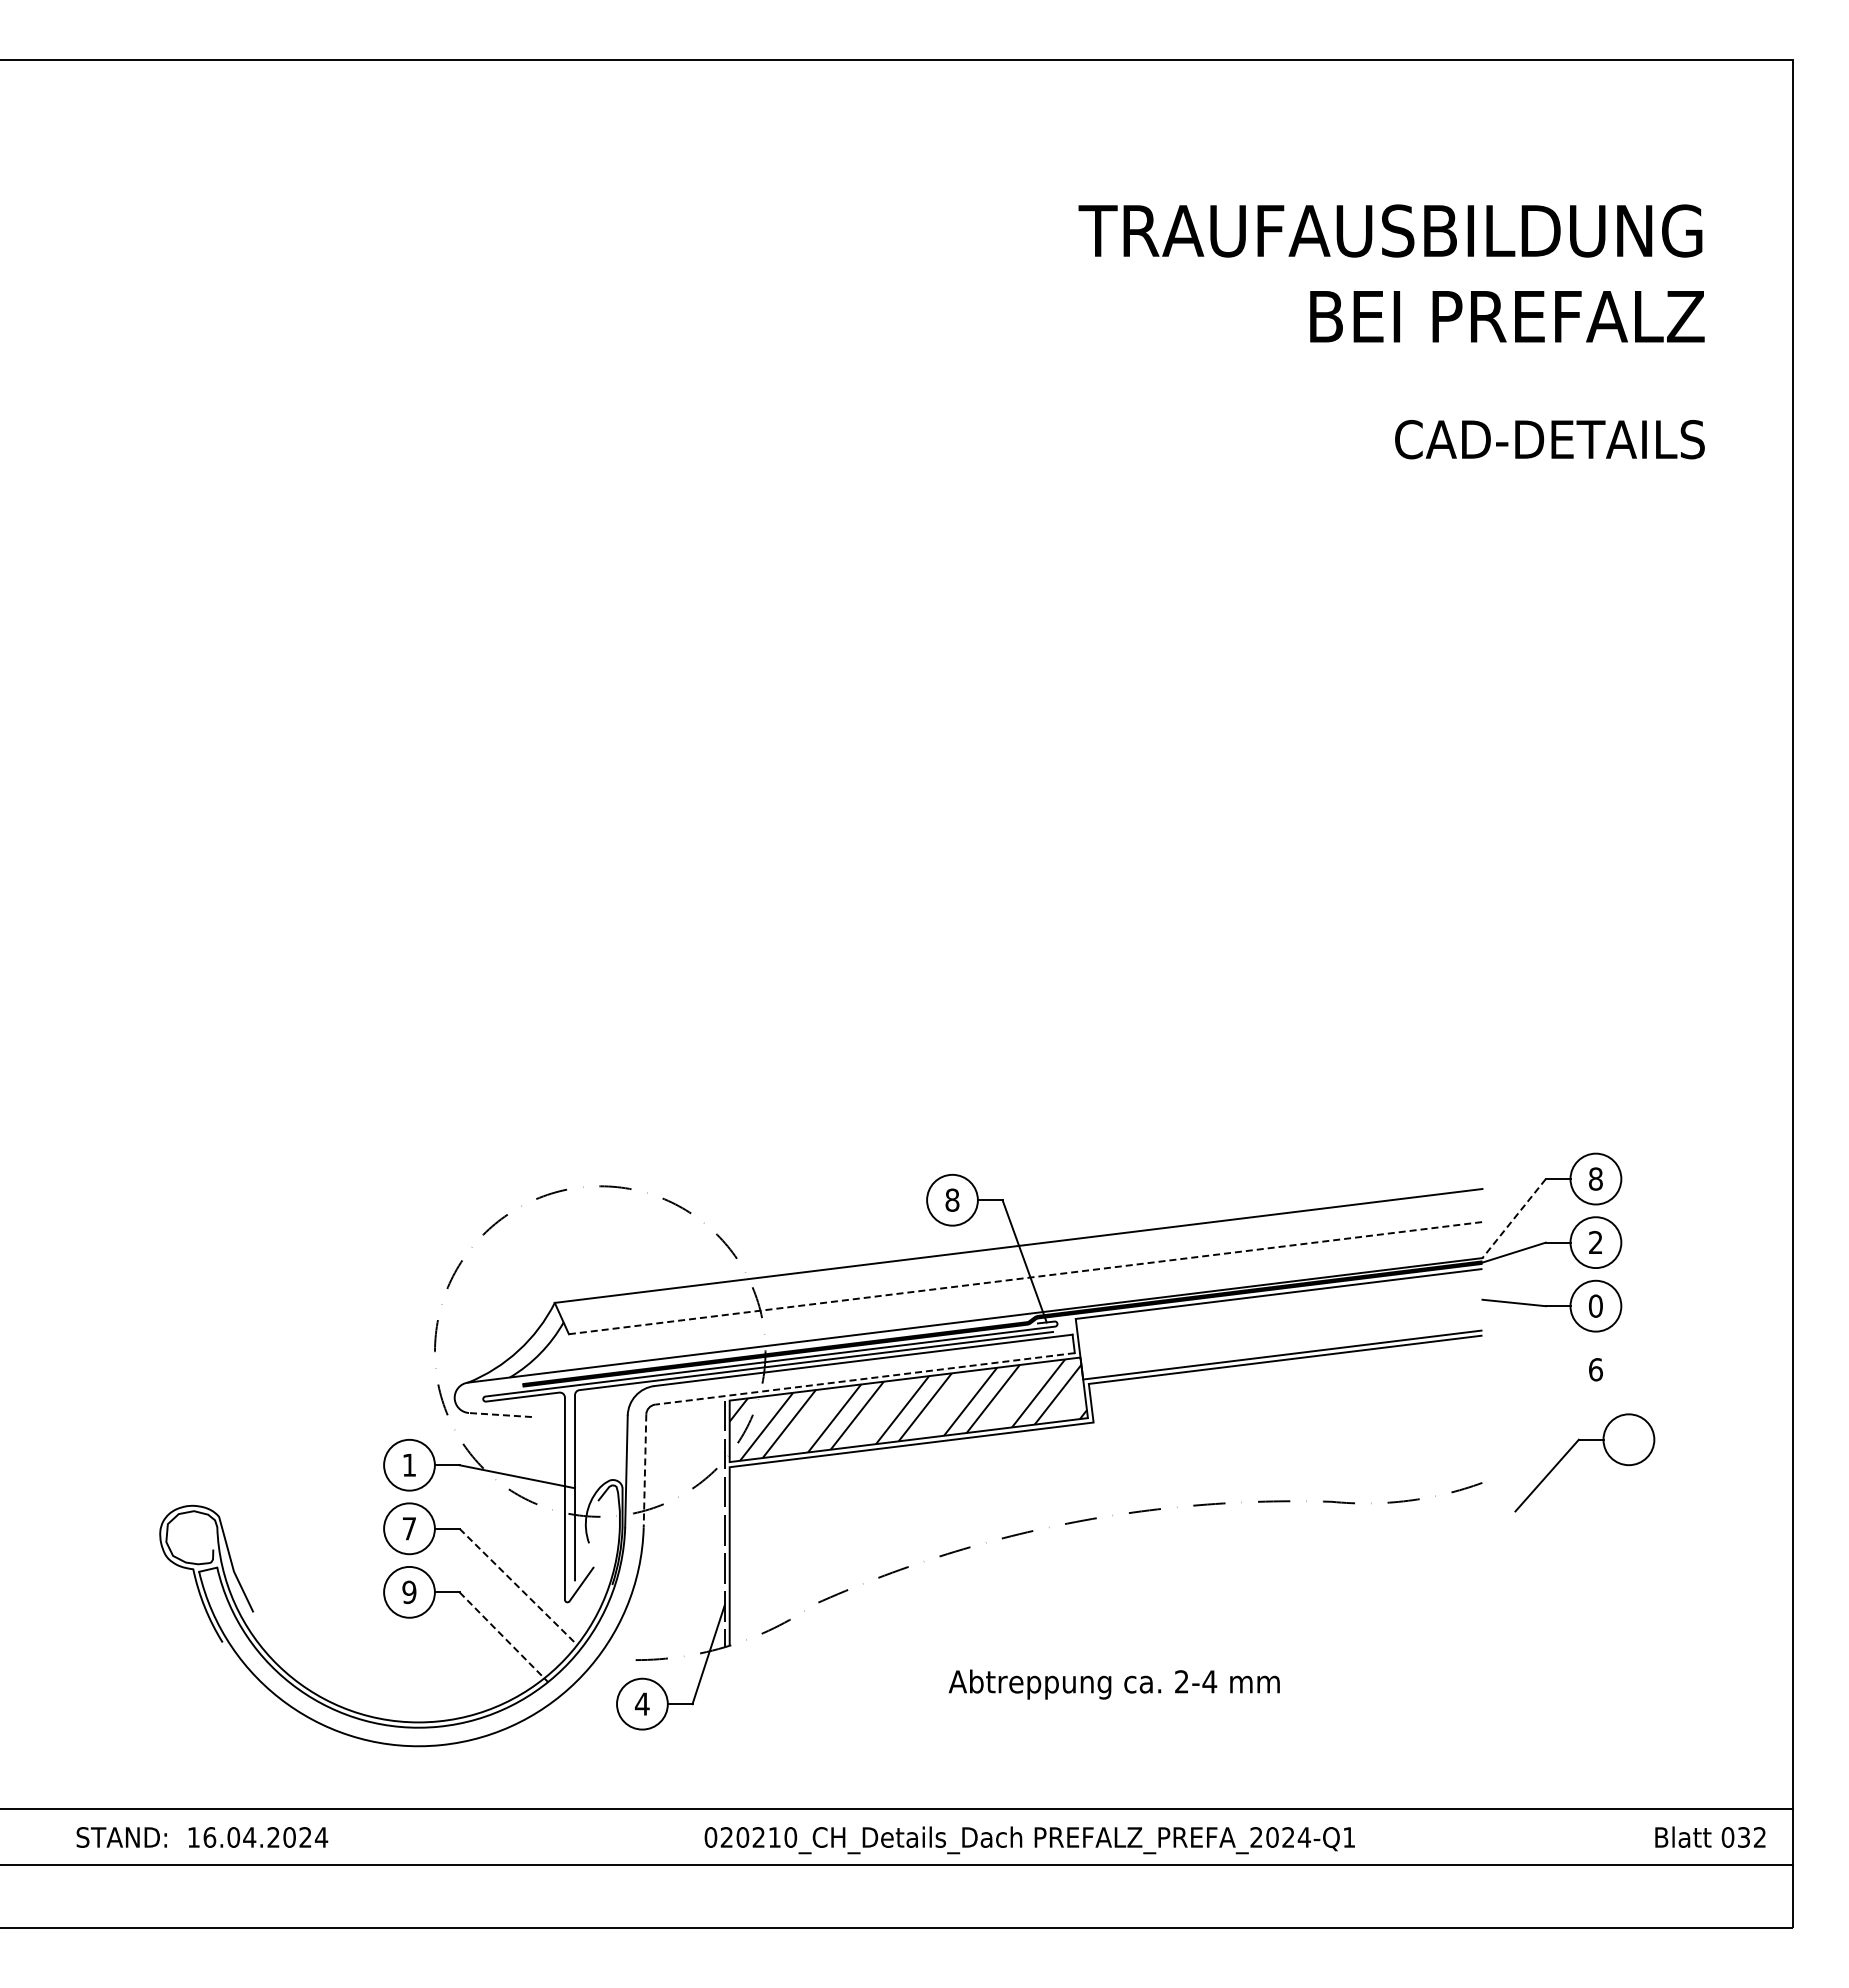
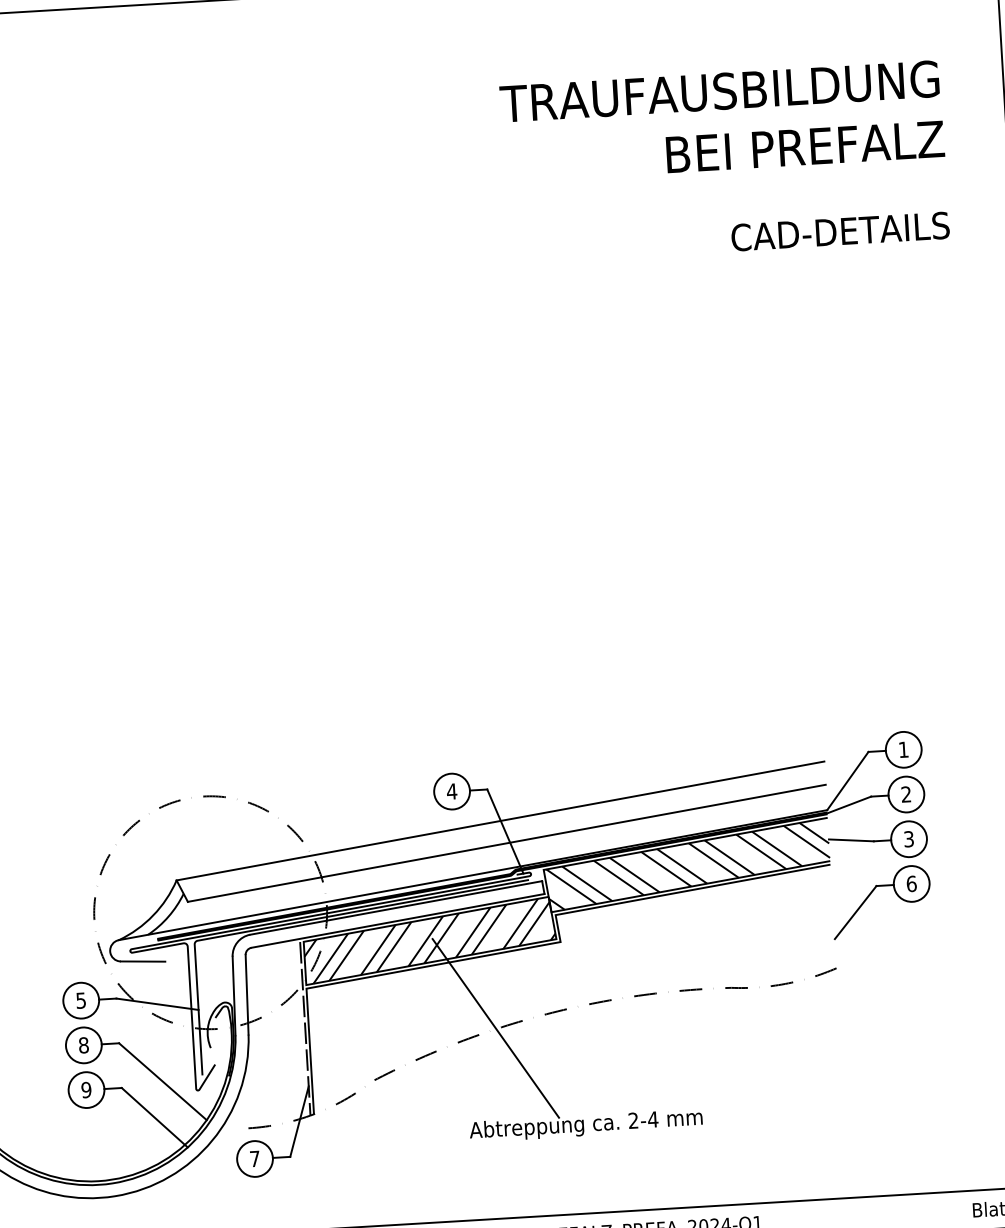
text: (1595, 1178) -> (903, 749), 8 -> 1
text: (952, 1199) -> (452, 791), 8 -> 4
line: (1514, 1218) -> (848, 780), dashed -> solid
line: (1026, 1278) -> (507, 843), dashed -> solid
text: (1595, 1305) -> (908, 838), 0 -> 3
hatch: (1280, 1325) -> (688, 865), added
line: (864, 1378) -> (397, 920), dashed -> solid
line: (500, 1415) -> (143, 961), dashed -> solid
part: (1571, 1449) -> (871, 893), moved
text: (408, 1464) -> (80, 1000), 1 -> 5
line: (645, 1471) -> (247, 995), dashed -> solid
text: (409, 1528) -> (83, 1045), 7 -> 8
line: (994, 1539) -> (495, 1028), added
line: (518, 1586) -> (162, 1081), dashed -> solid
line: (504, 1637) -> (155, 1117), dashed -> solid
text: (641, 1703) -> (254, 1158), 4 -> 7

